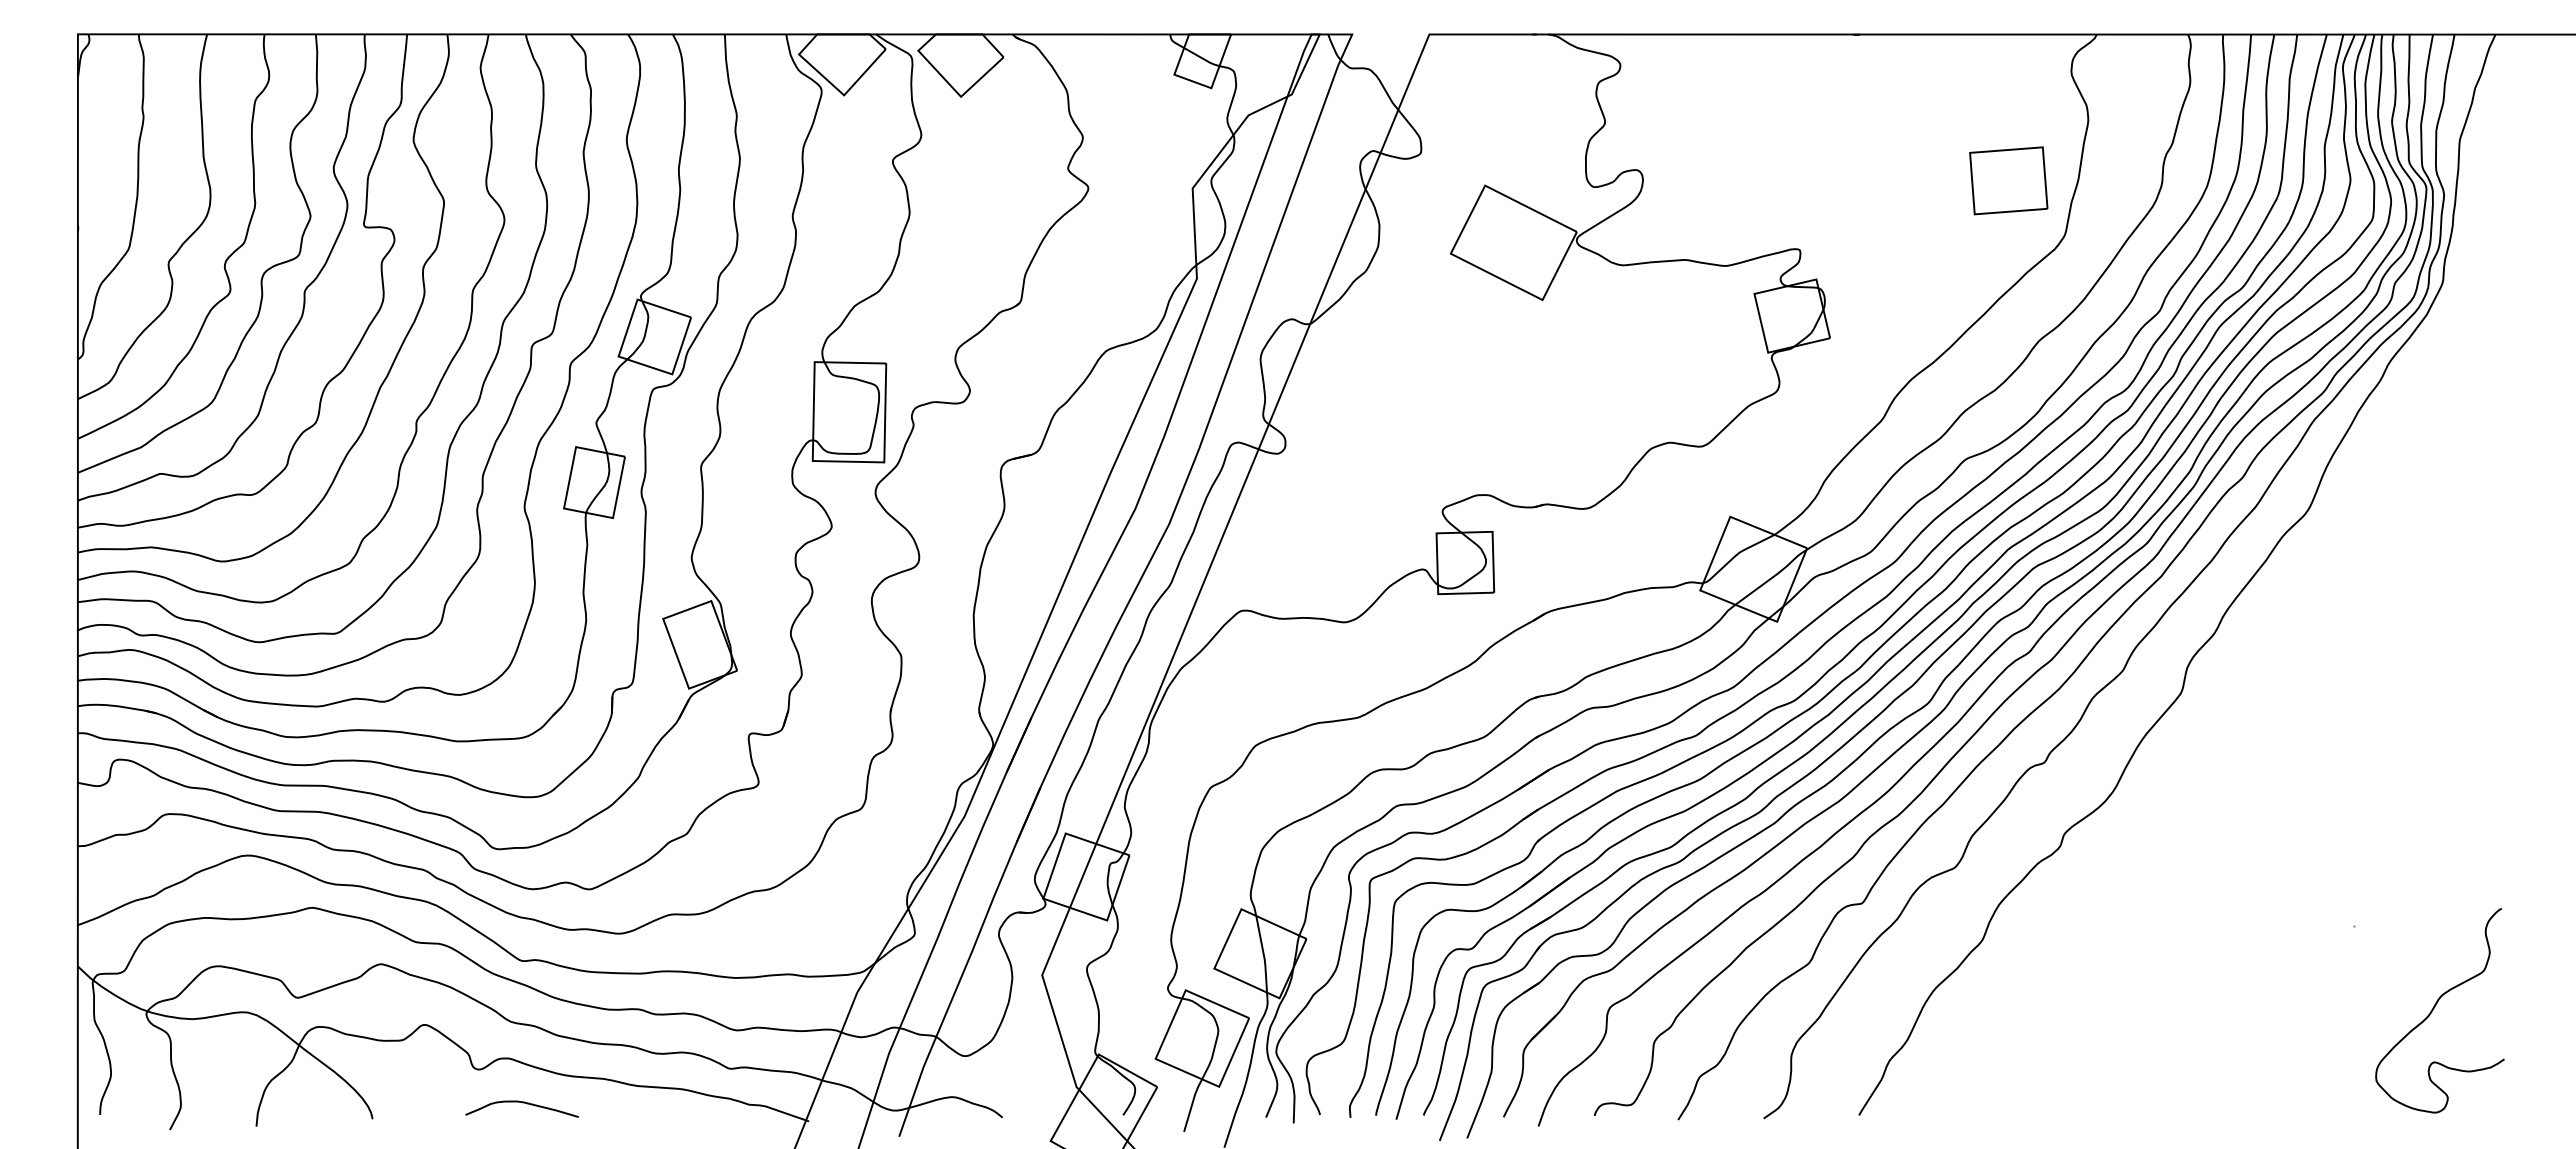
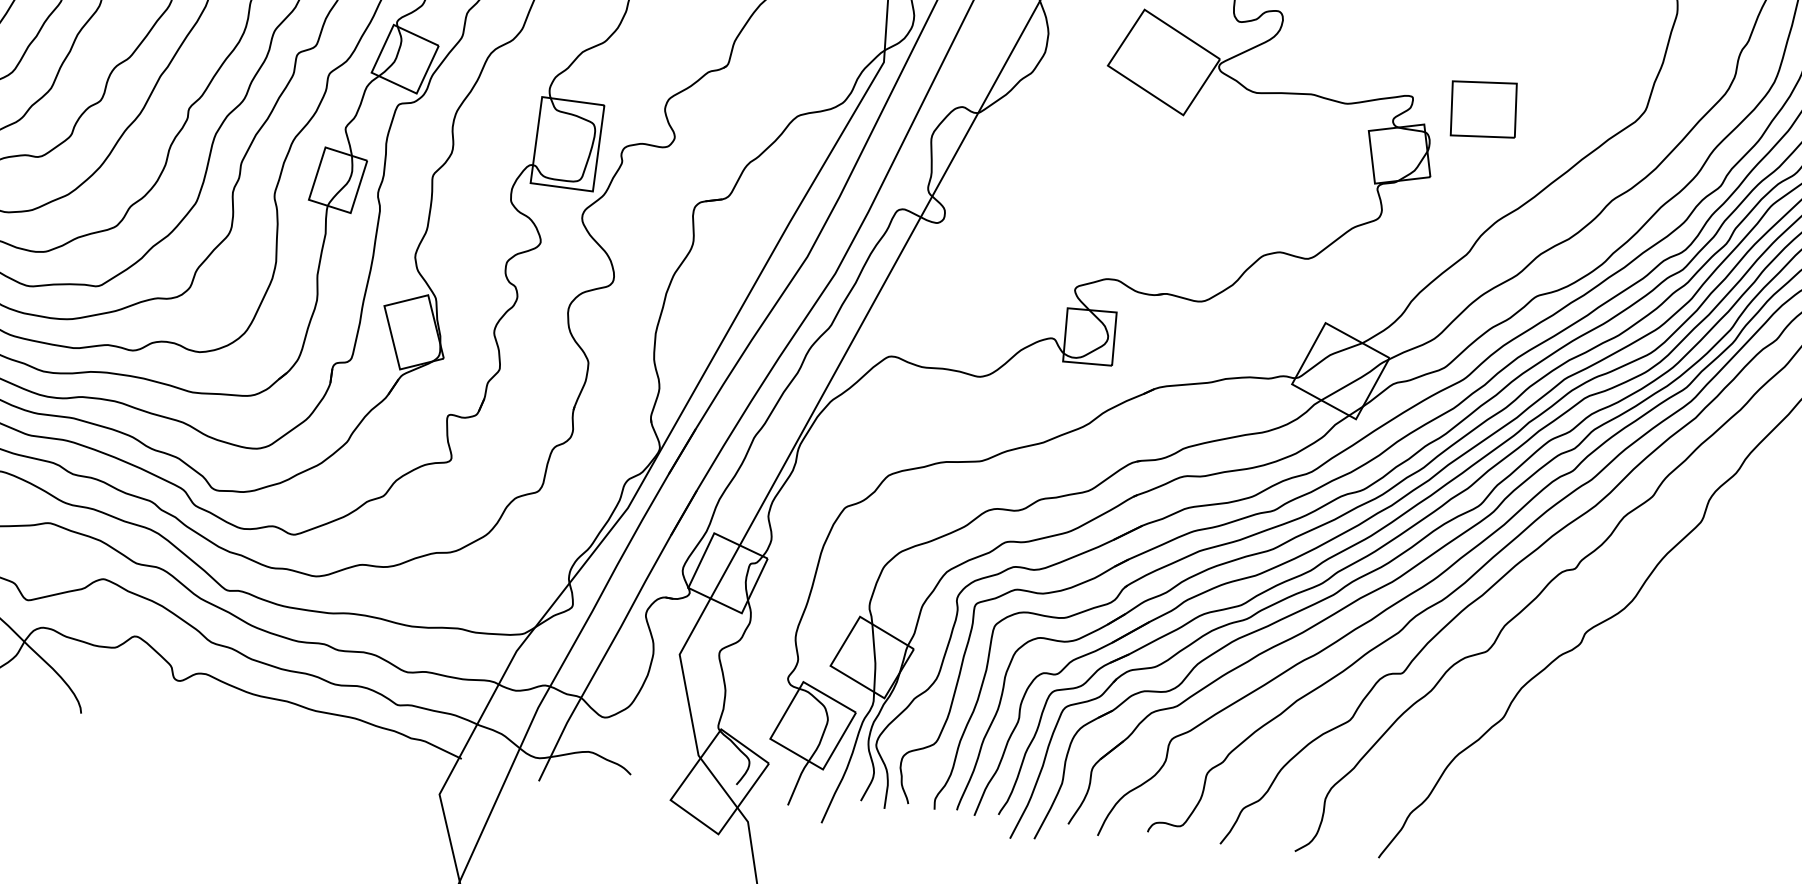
part: (2008, 180) -> (1483, 109), moved
curve: (522, 1103) -> (213, 714), removed

